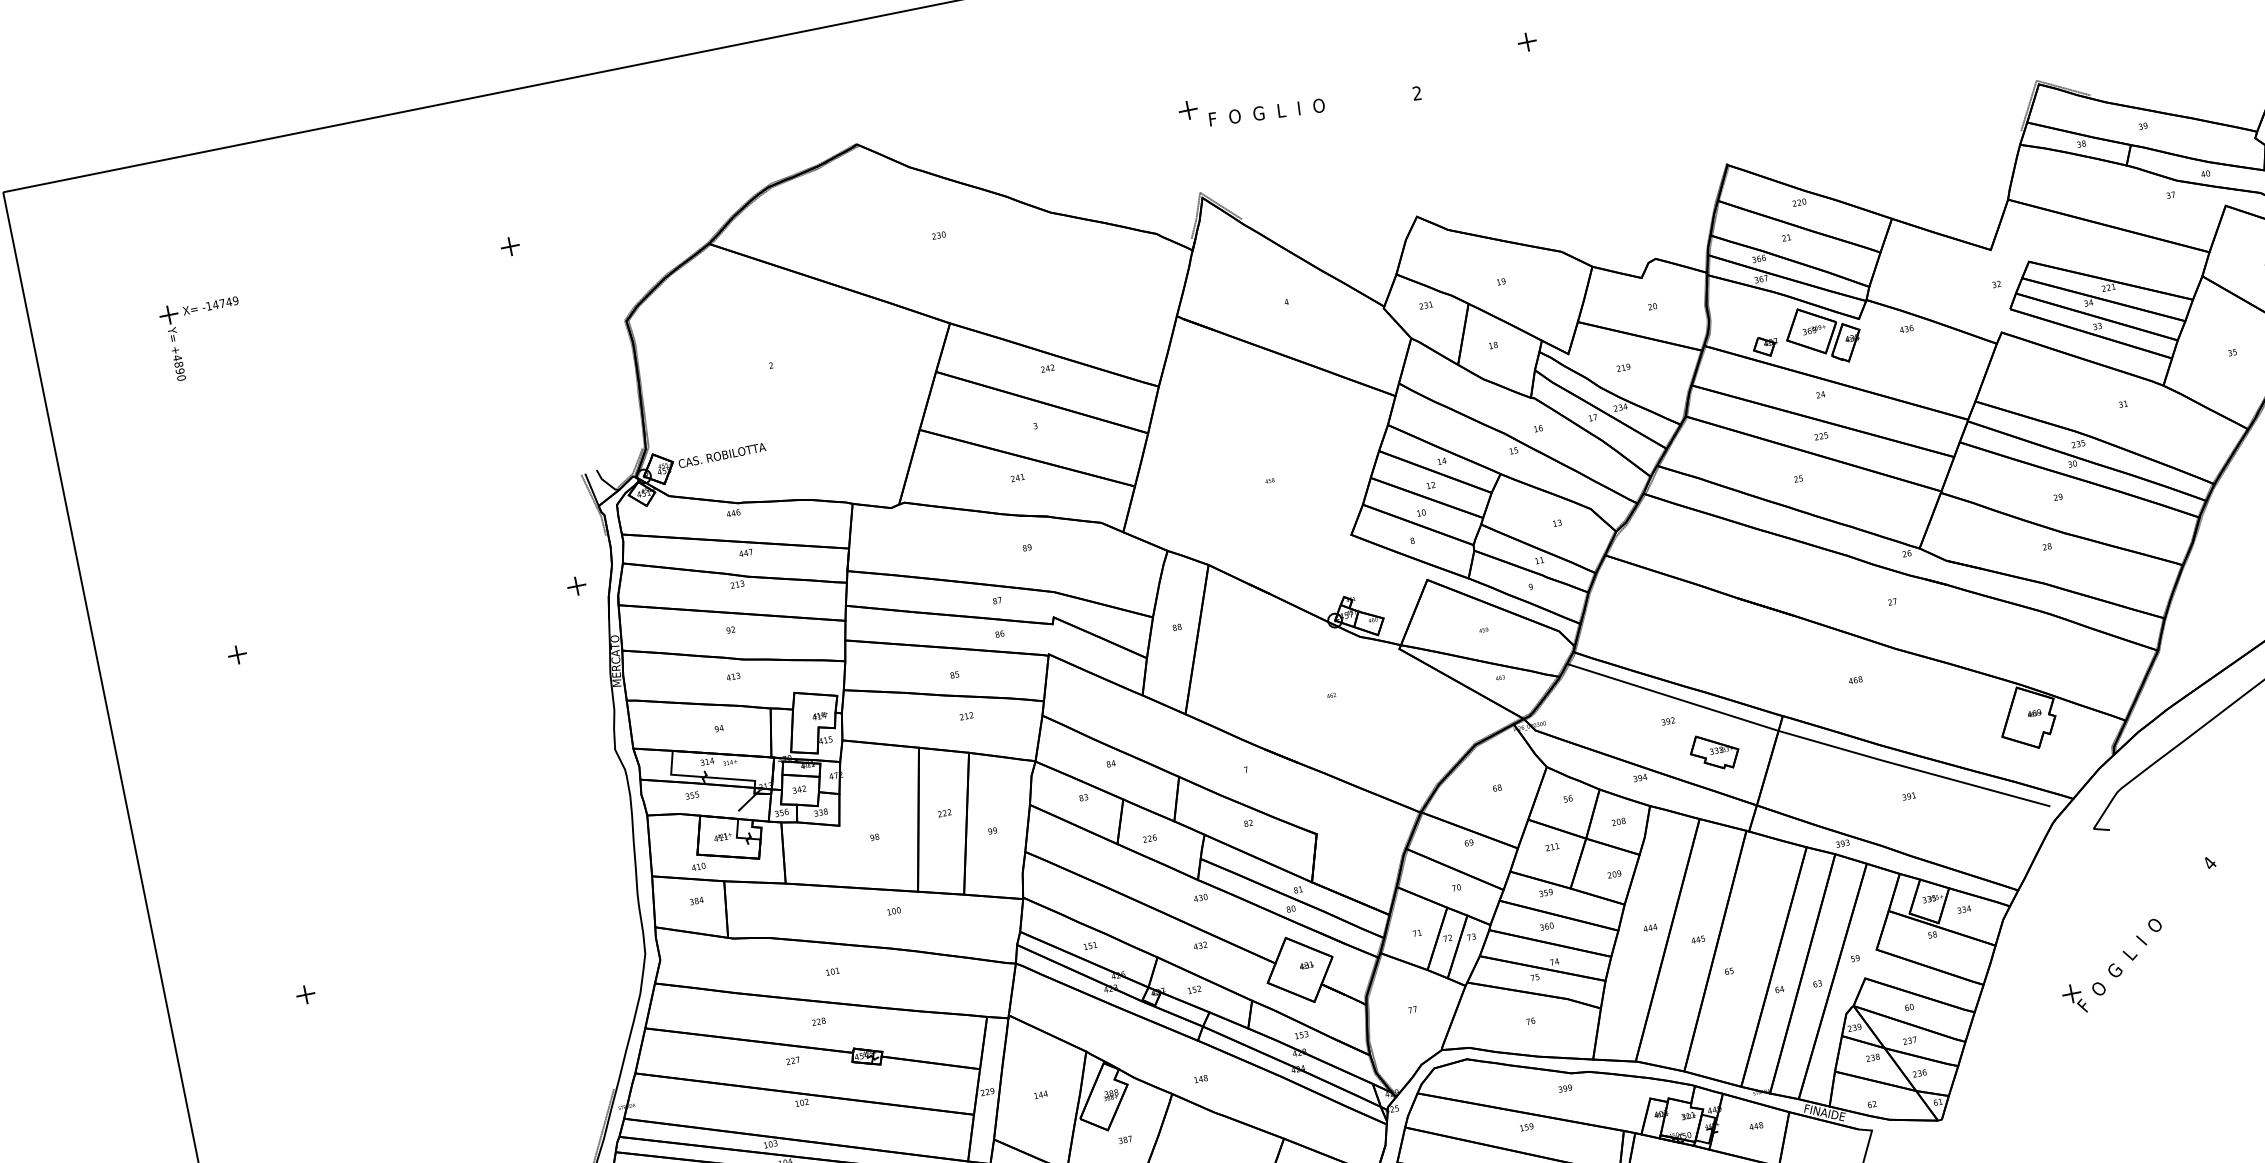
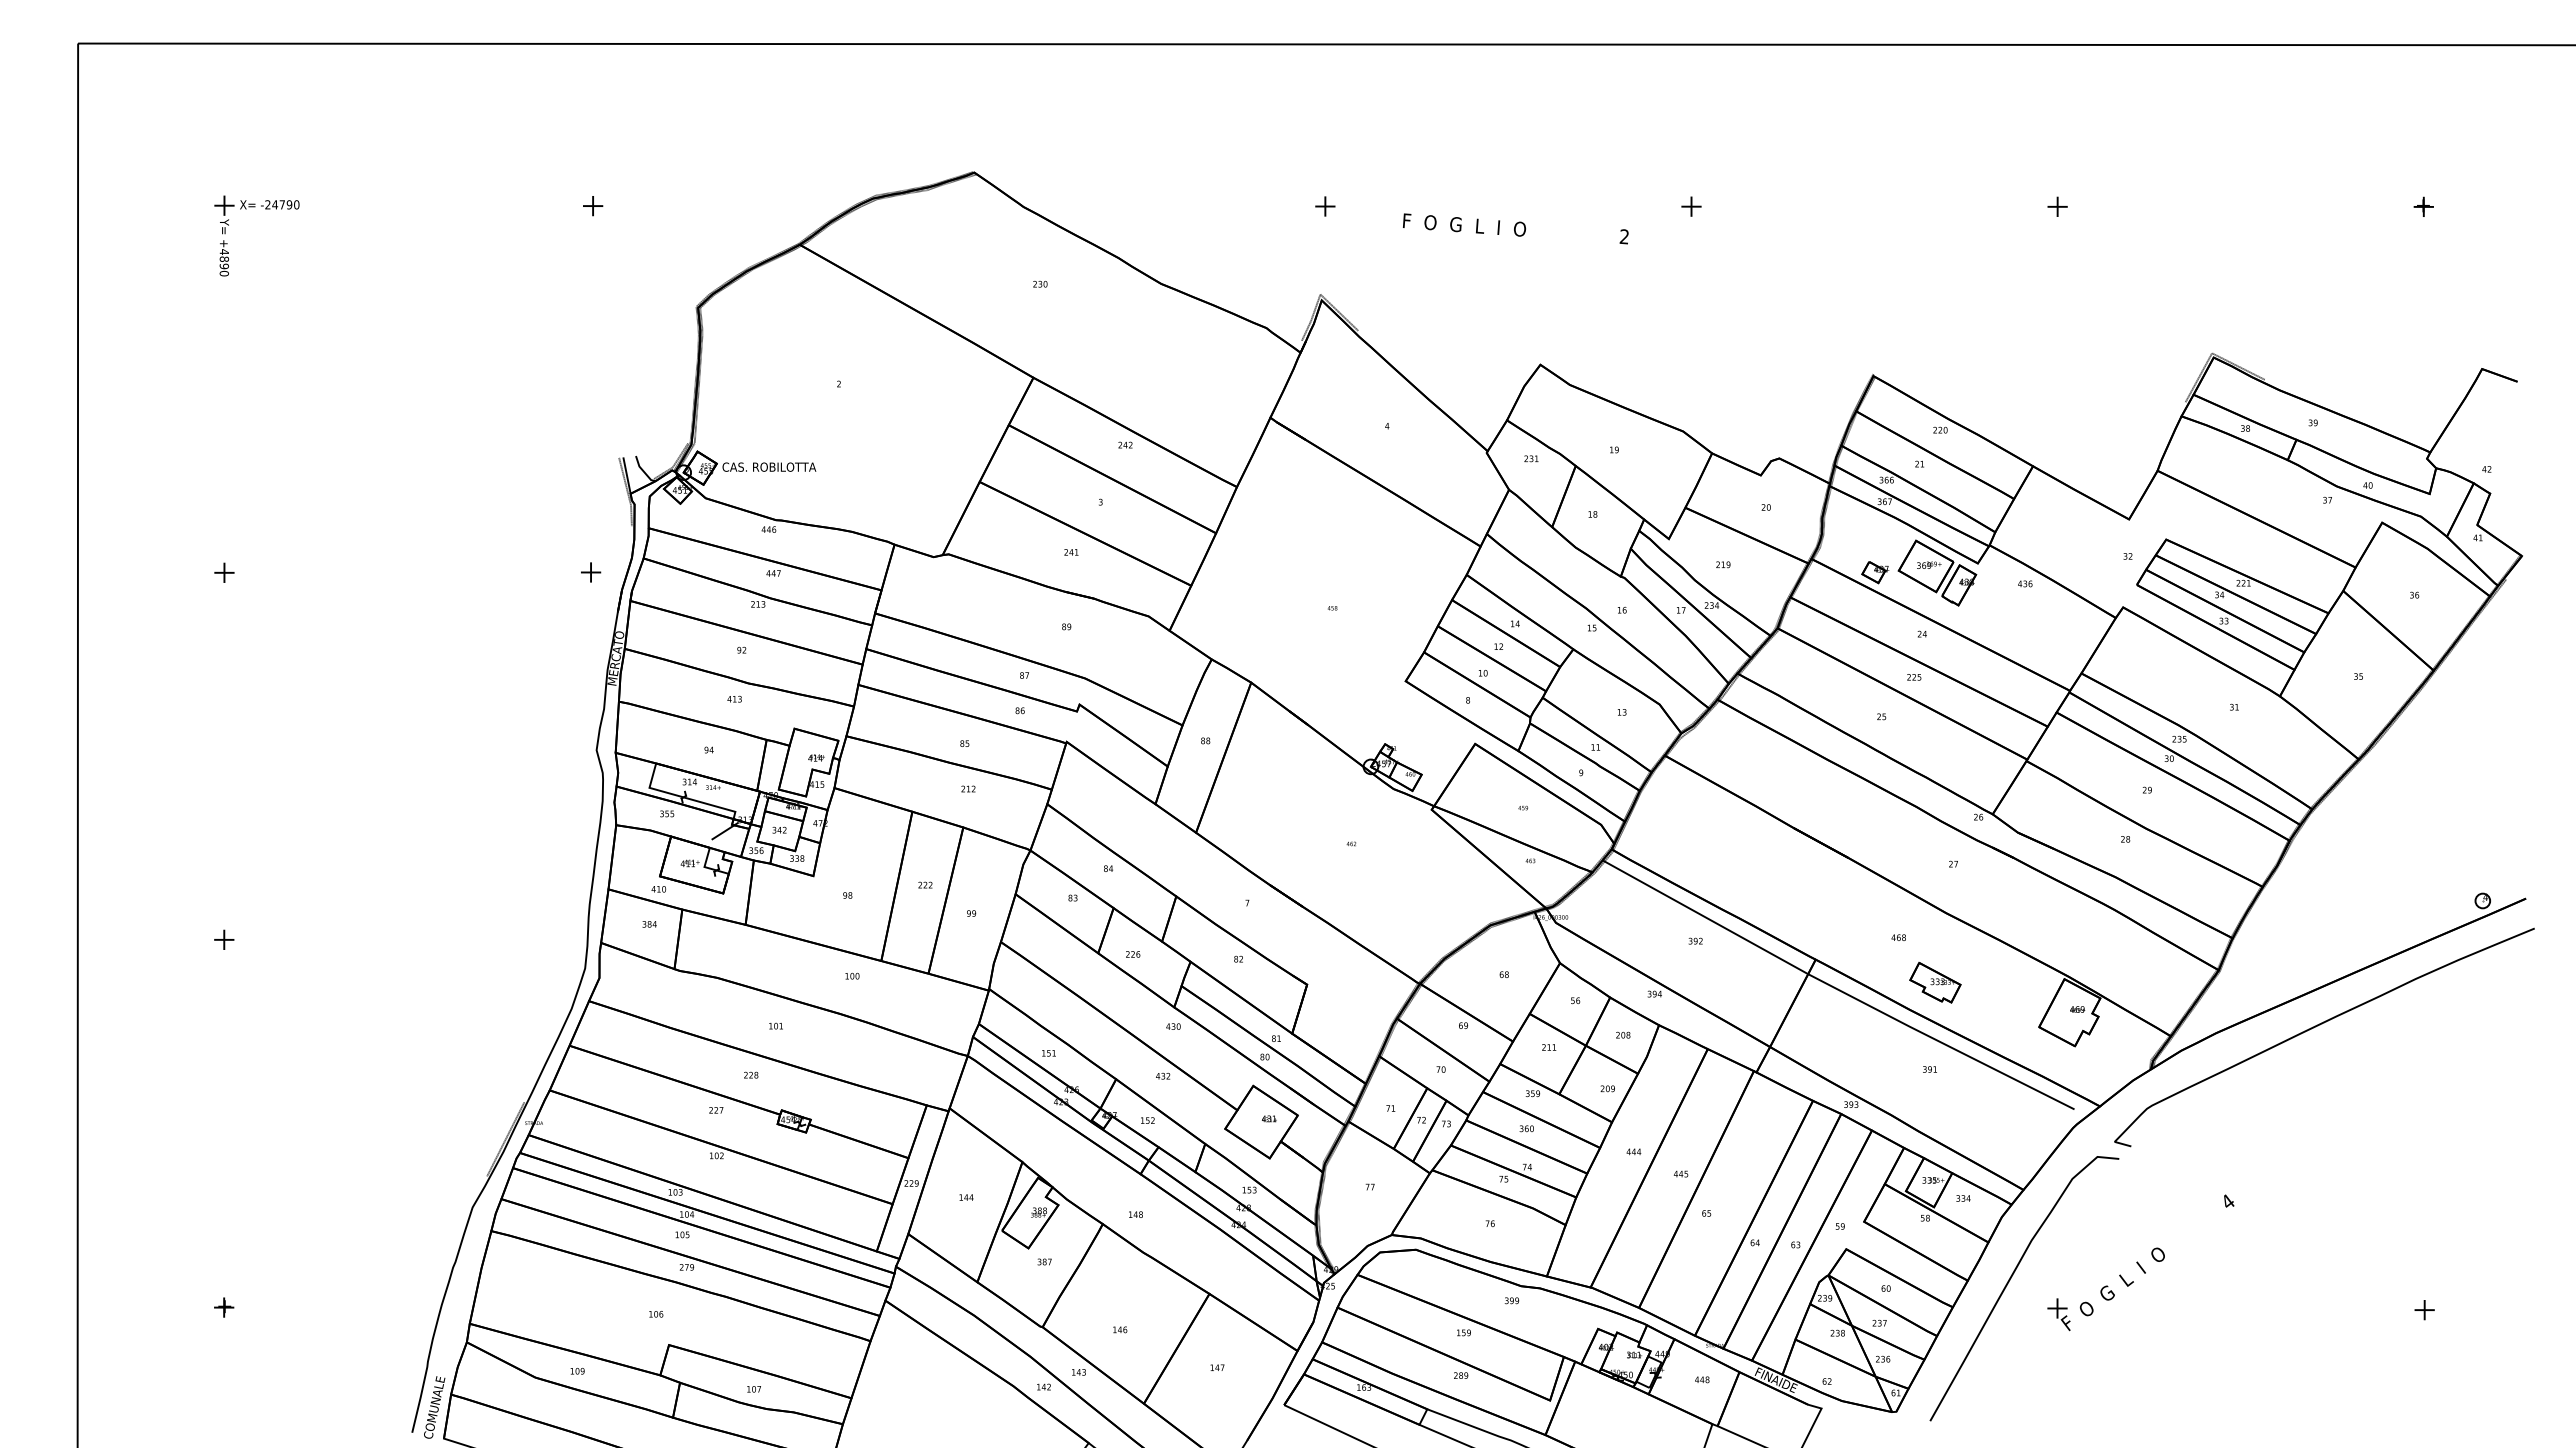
text: (1314, 106) -> (1515, 228), moved
text: (222, 303) -> (282, 204), -14749 -> -24790
part: (1714, 751) -> (1935, 982), moved
curve: (2023, 976) -> (2010, 1280), added

